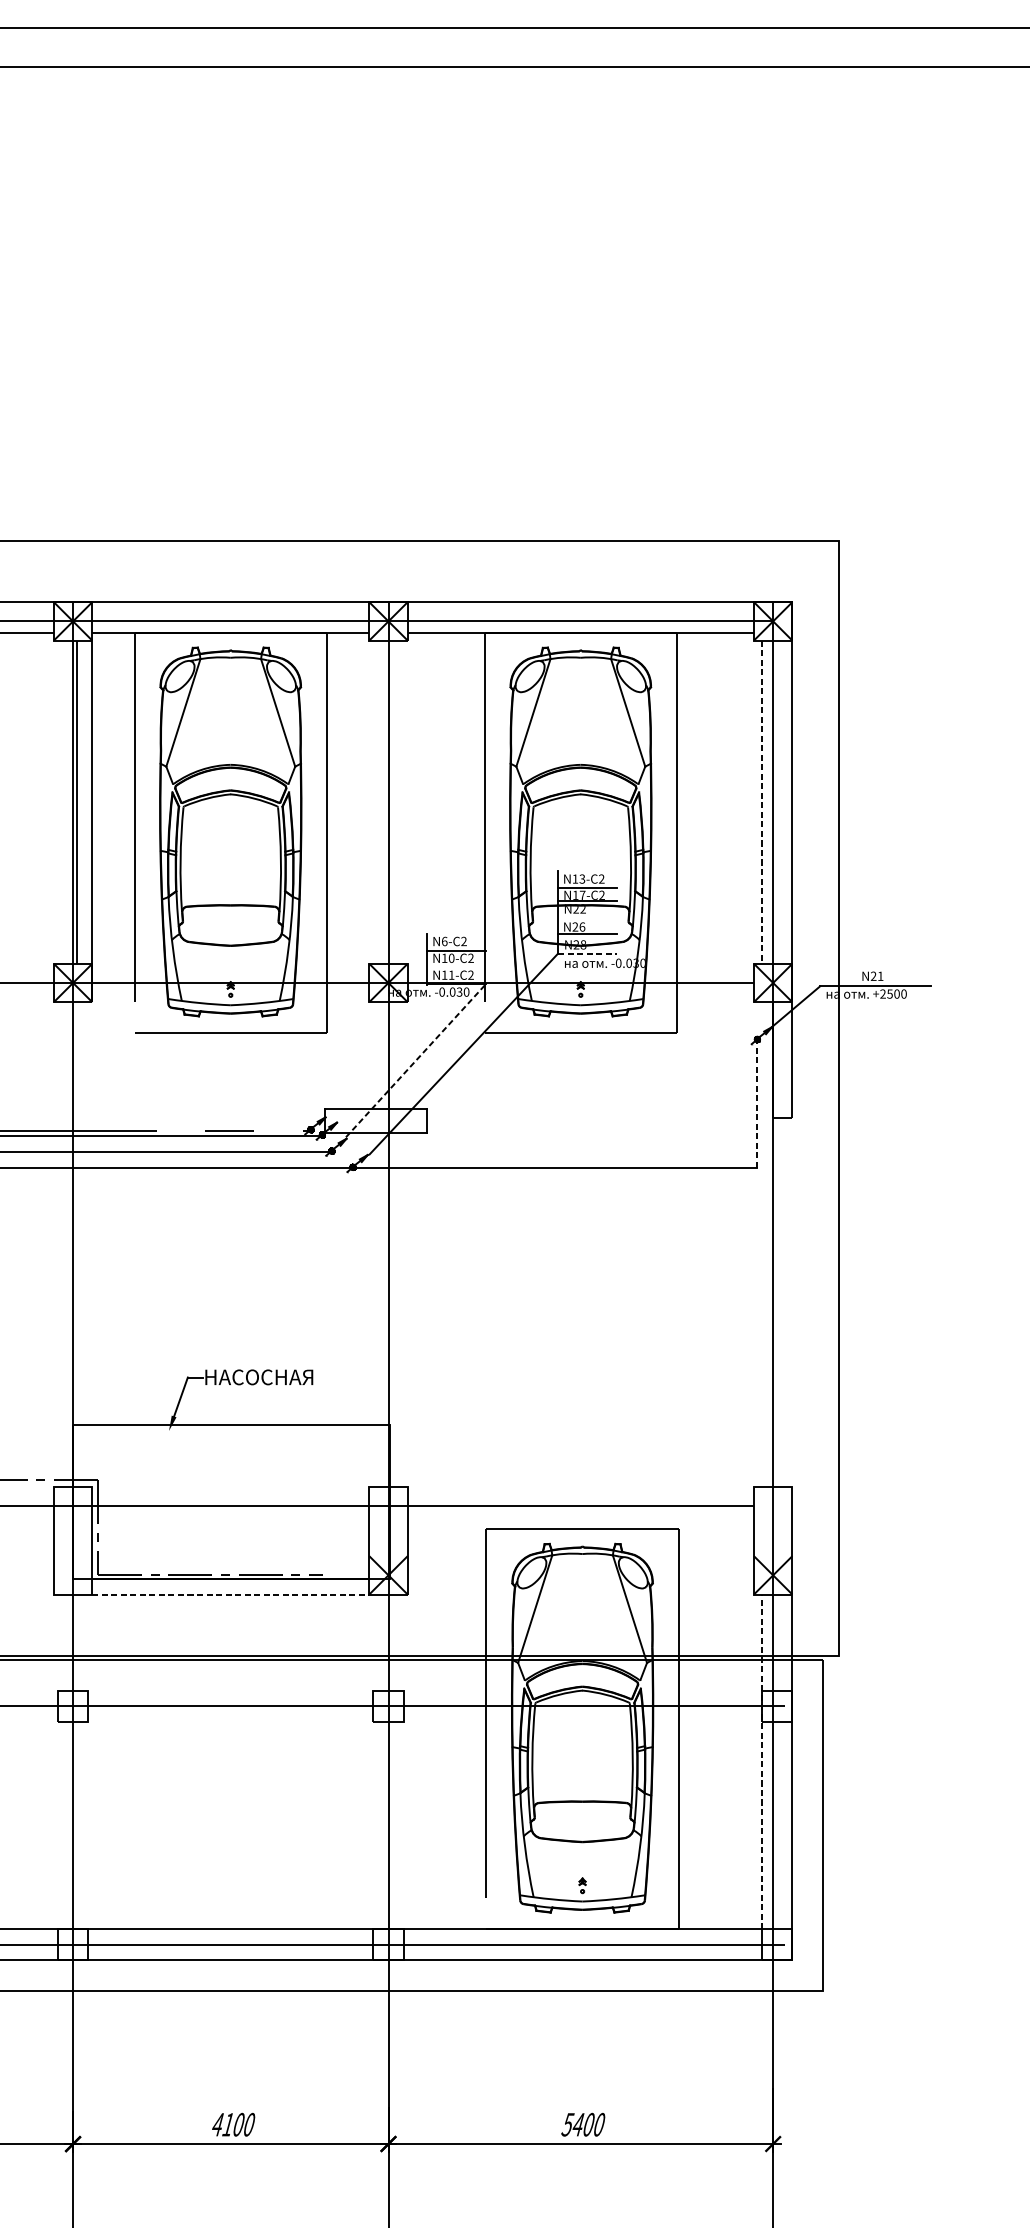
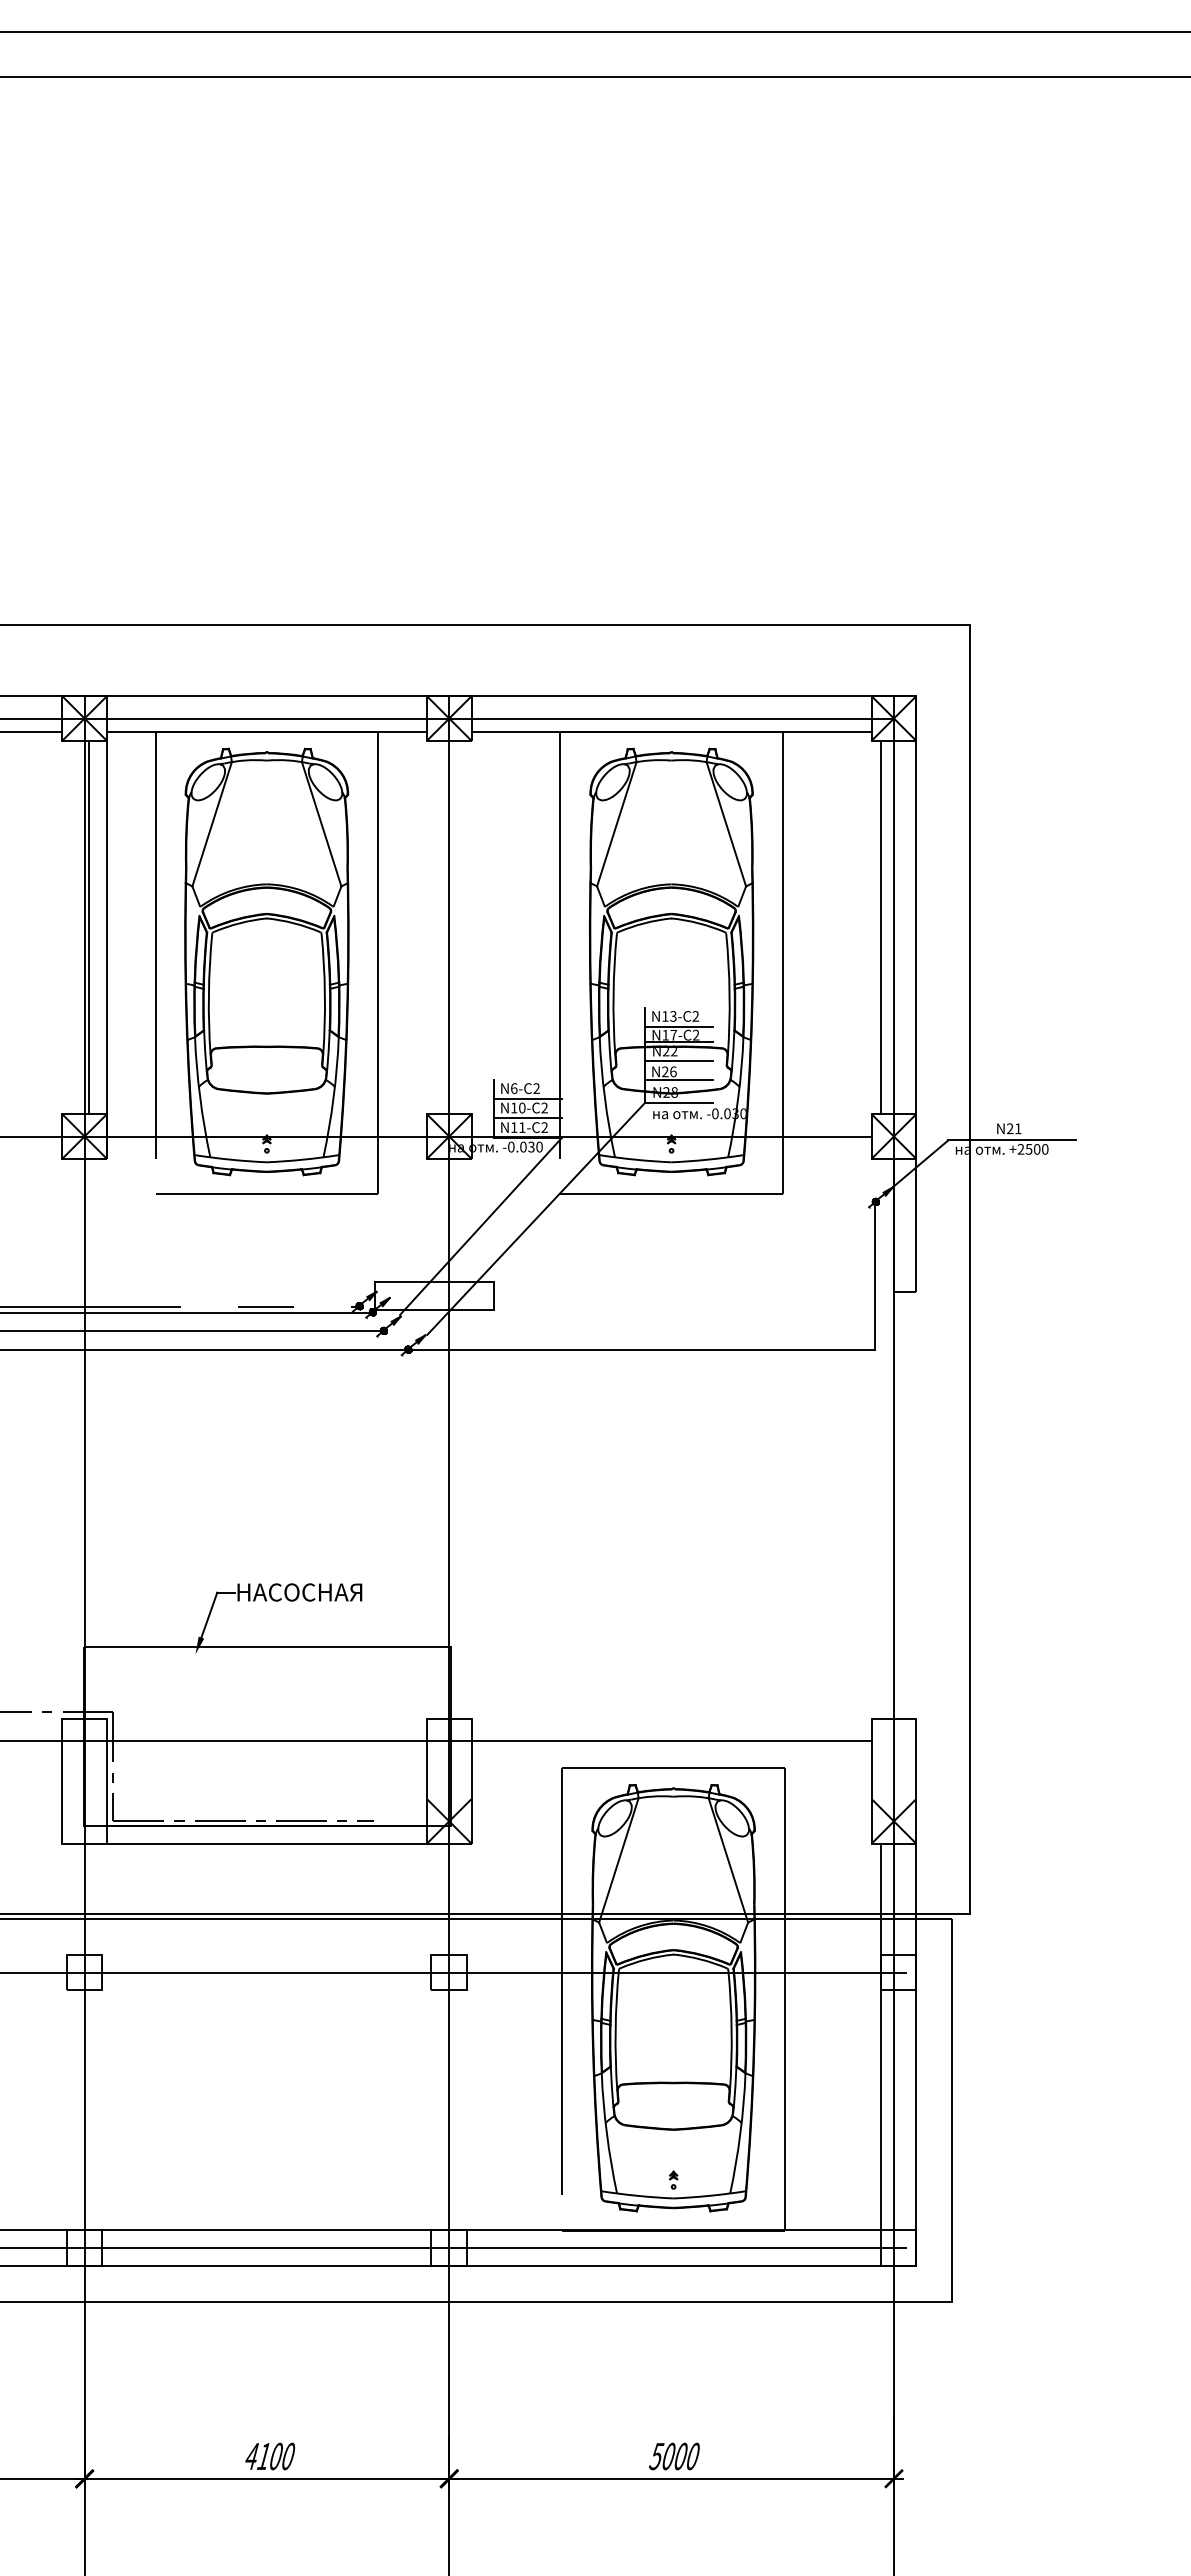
line: (761, 802) -> (880, 927), dashed -> solid
line: (587, 917) -> (679, 1060), added
line: (587, 953) -> (679, 1102), dashed -> solid
line: (457, 967) -> (528, 1118), added
line: (416, 1060) -> (481, 1226), dashed -> solid
line: (757, 1104) -> (875, 1276), dashed -> solid
line: (231, 1594) -> (267, 1843), dashed -> solid
line: (761, 1761) -> (880, 2036), dashed -> solid
text: (578, 2124) -> (668, 2456), 5400 -> 5000

